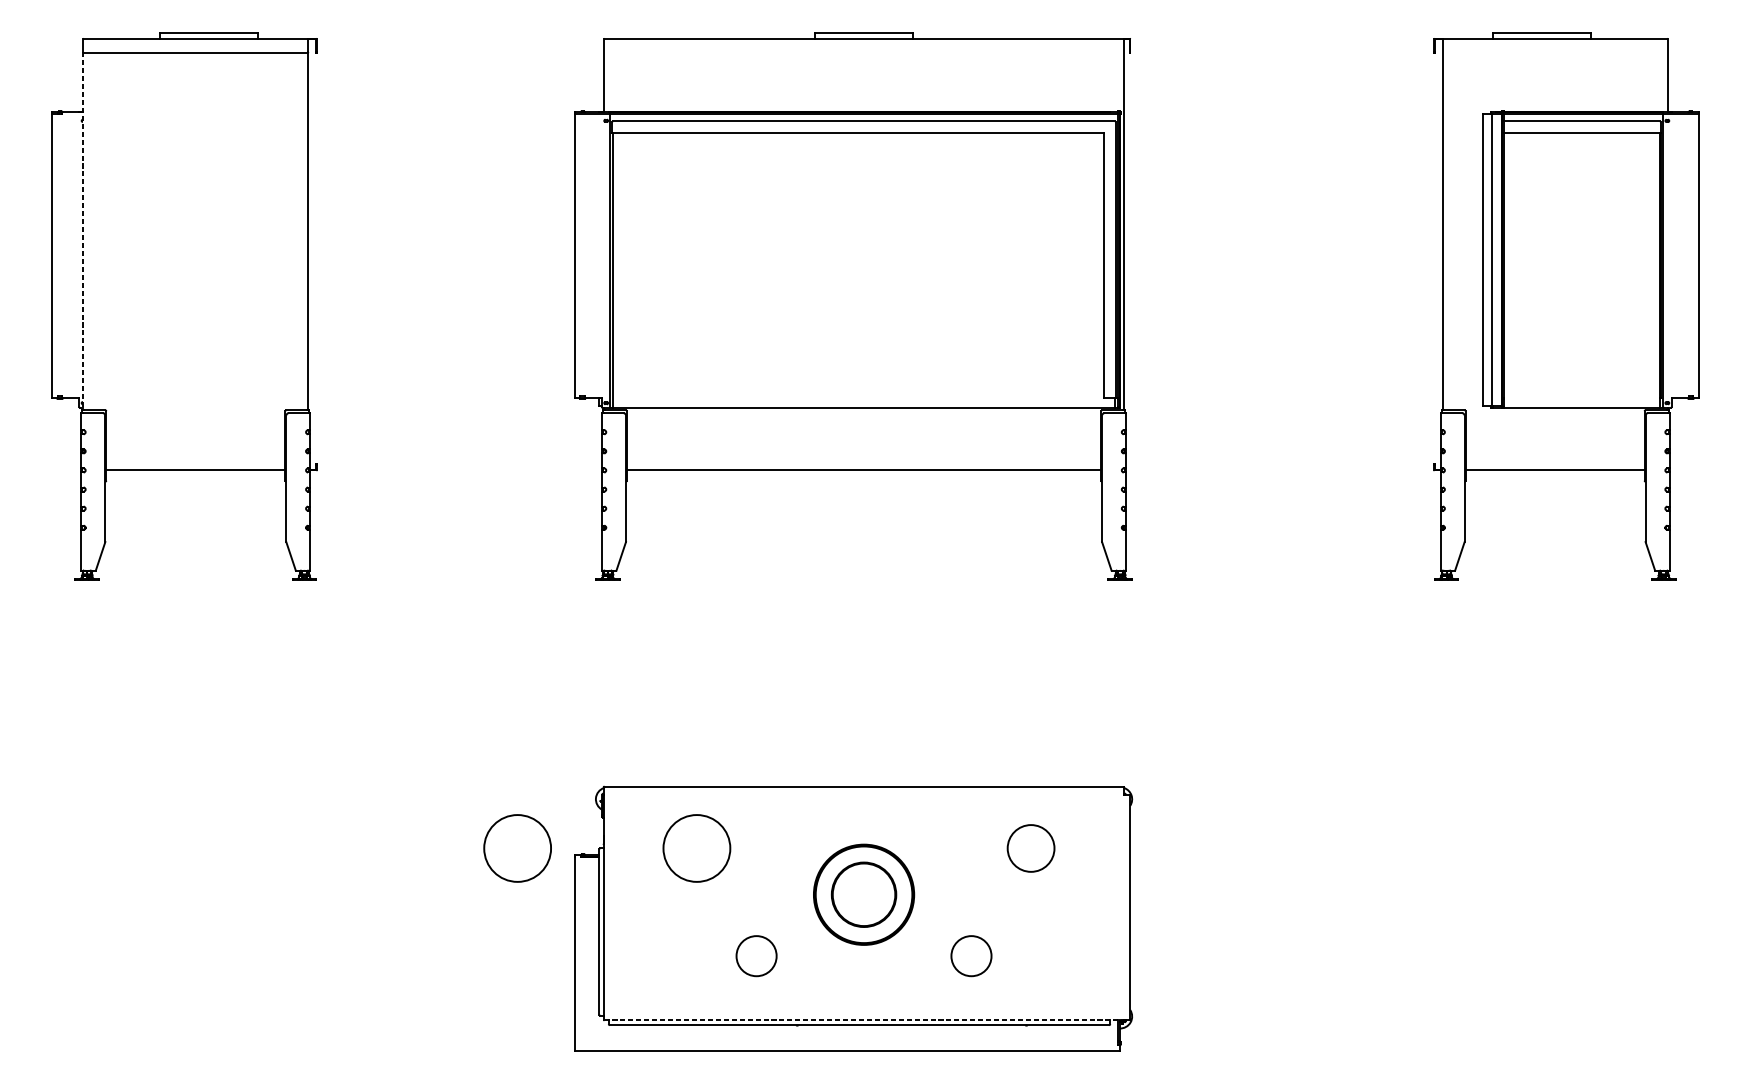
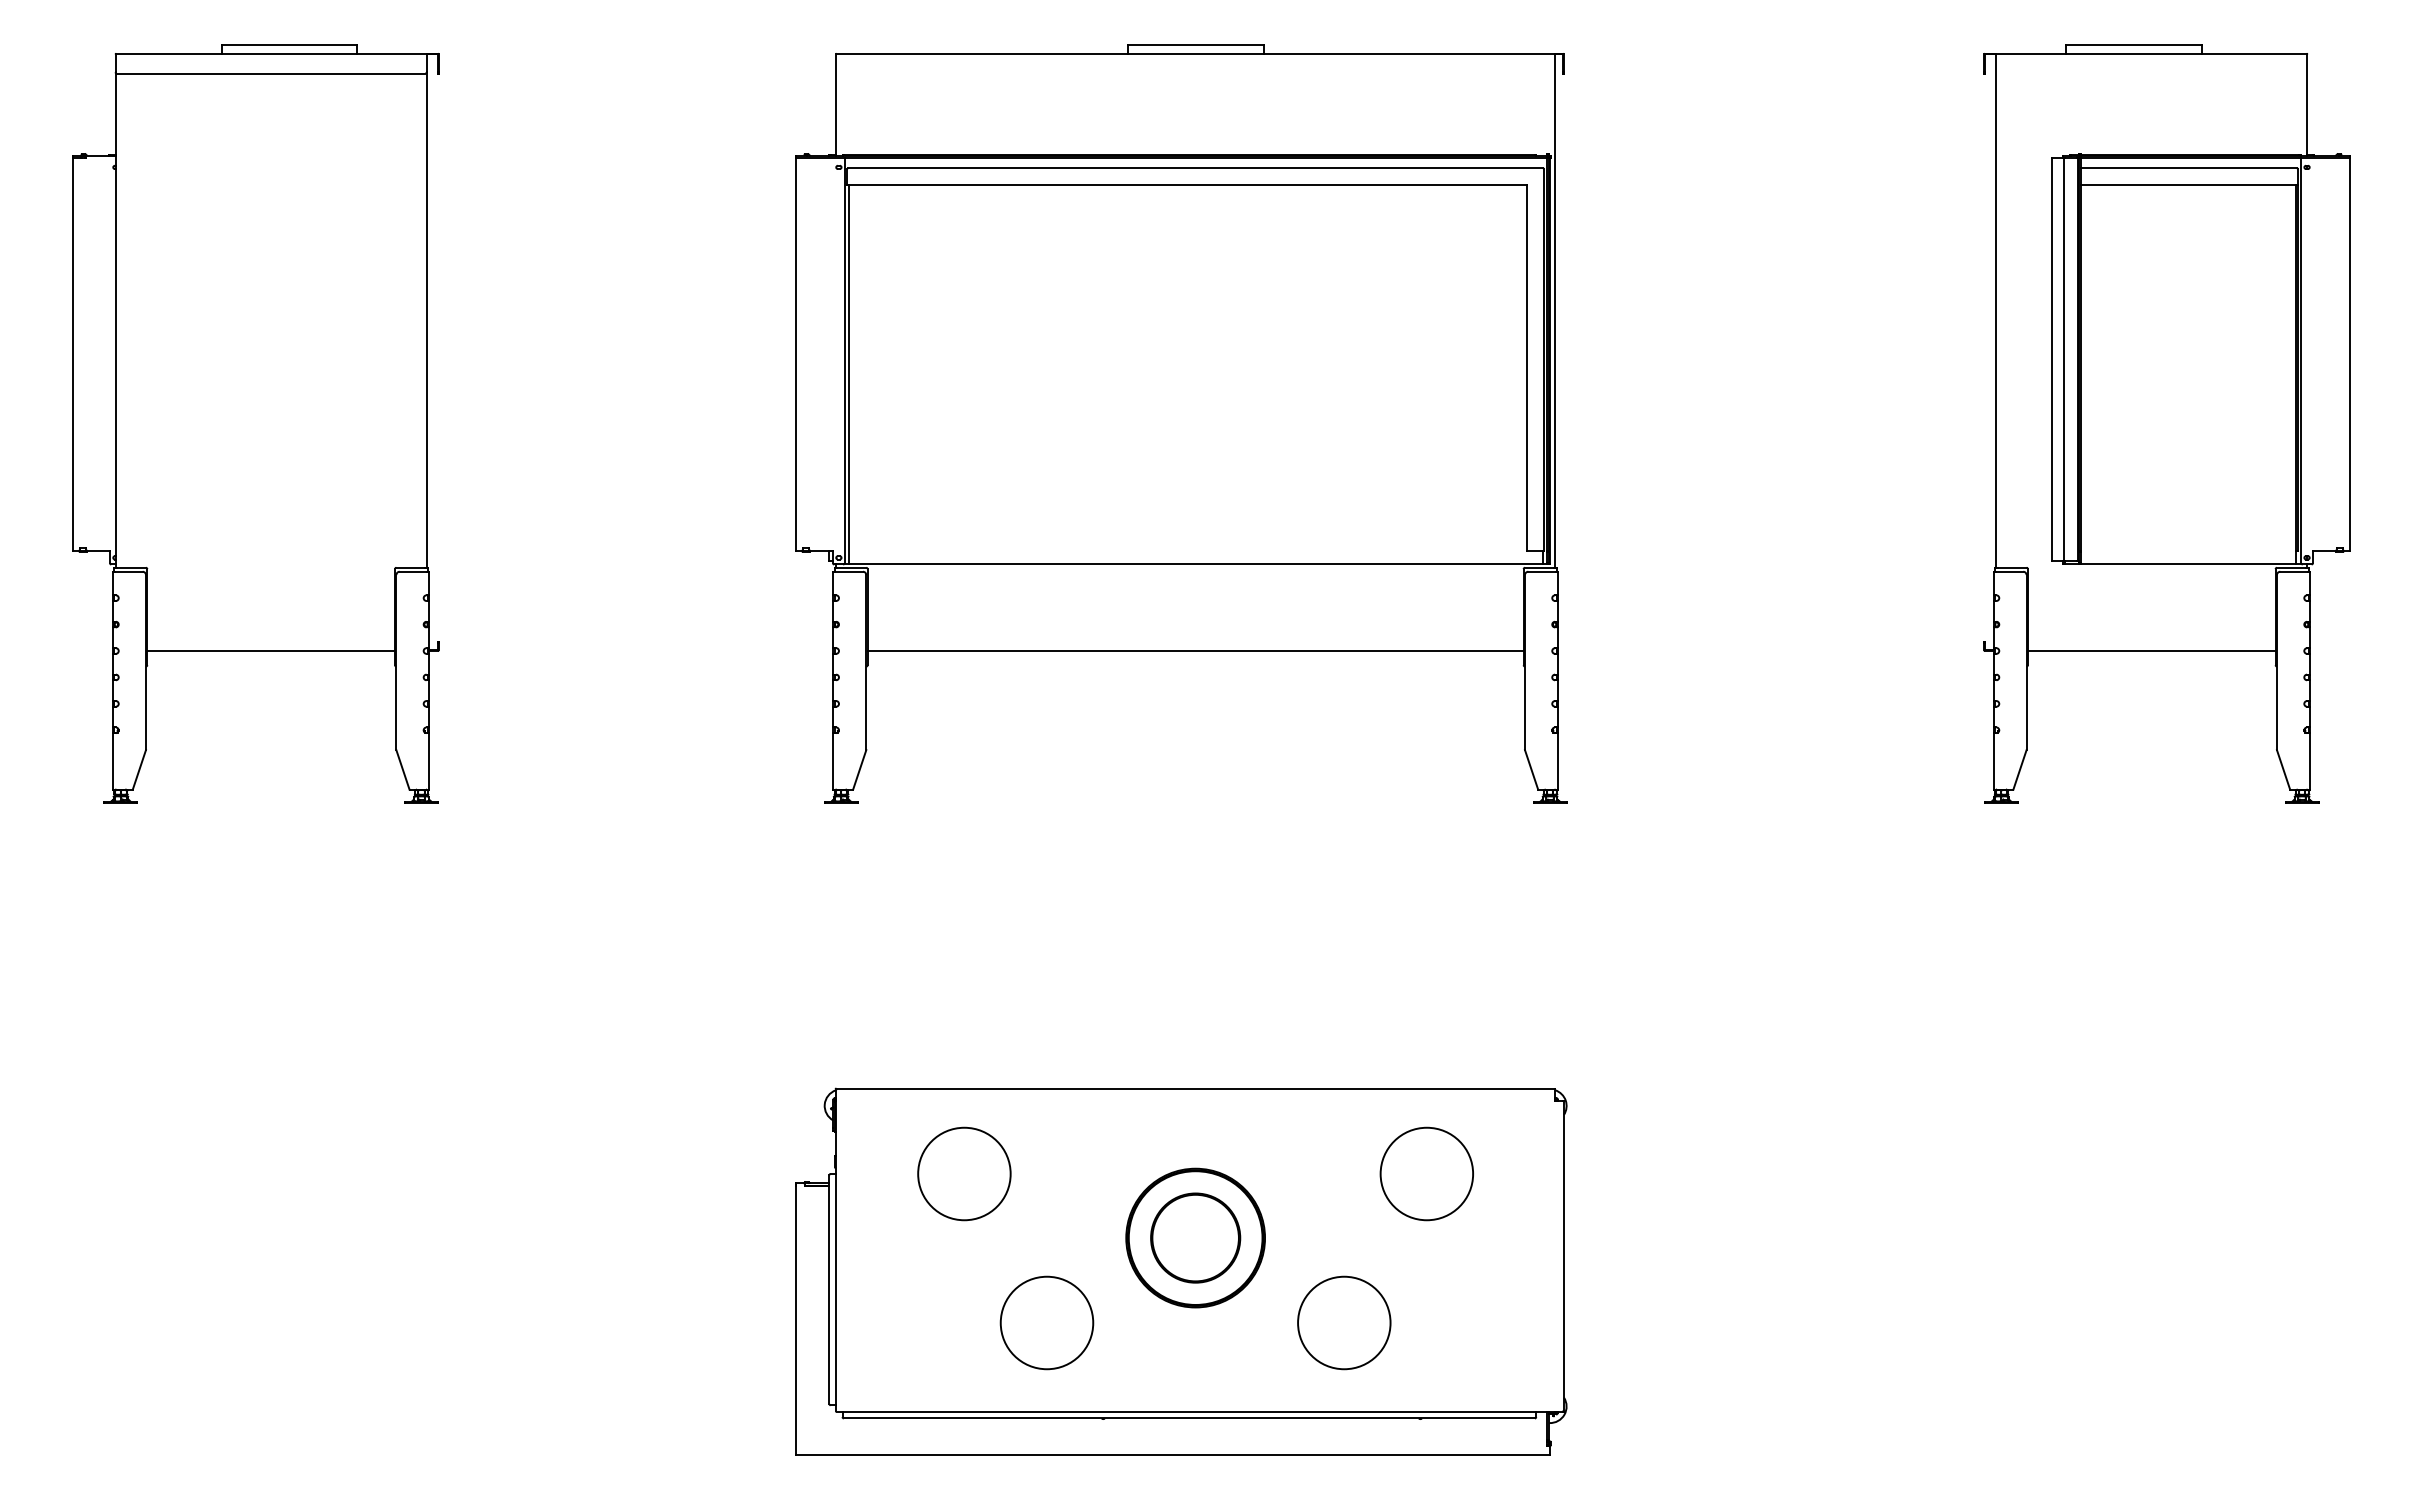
line: (83, 231) -> (115, 320), dashed -> solid
circle: (517, 848) -> (716, 1173), removed
circle: (1030, 848) -> (1426, 1173), size x1.43
circle: (756, 955) -> (1046, 1322), size x1.67
circle: (971, 955) -> (1344, 1322), size x1.67
line: (864, 1020) -> (1196, 1411), dashed -> solid

